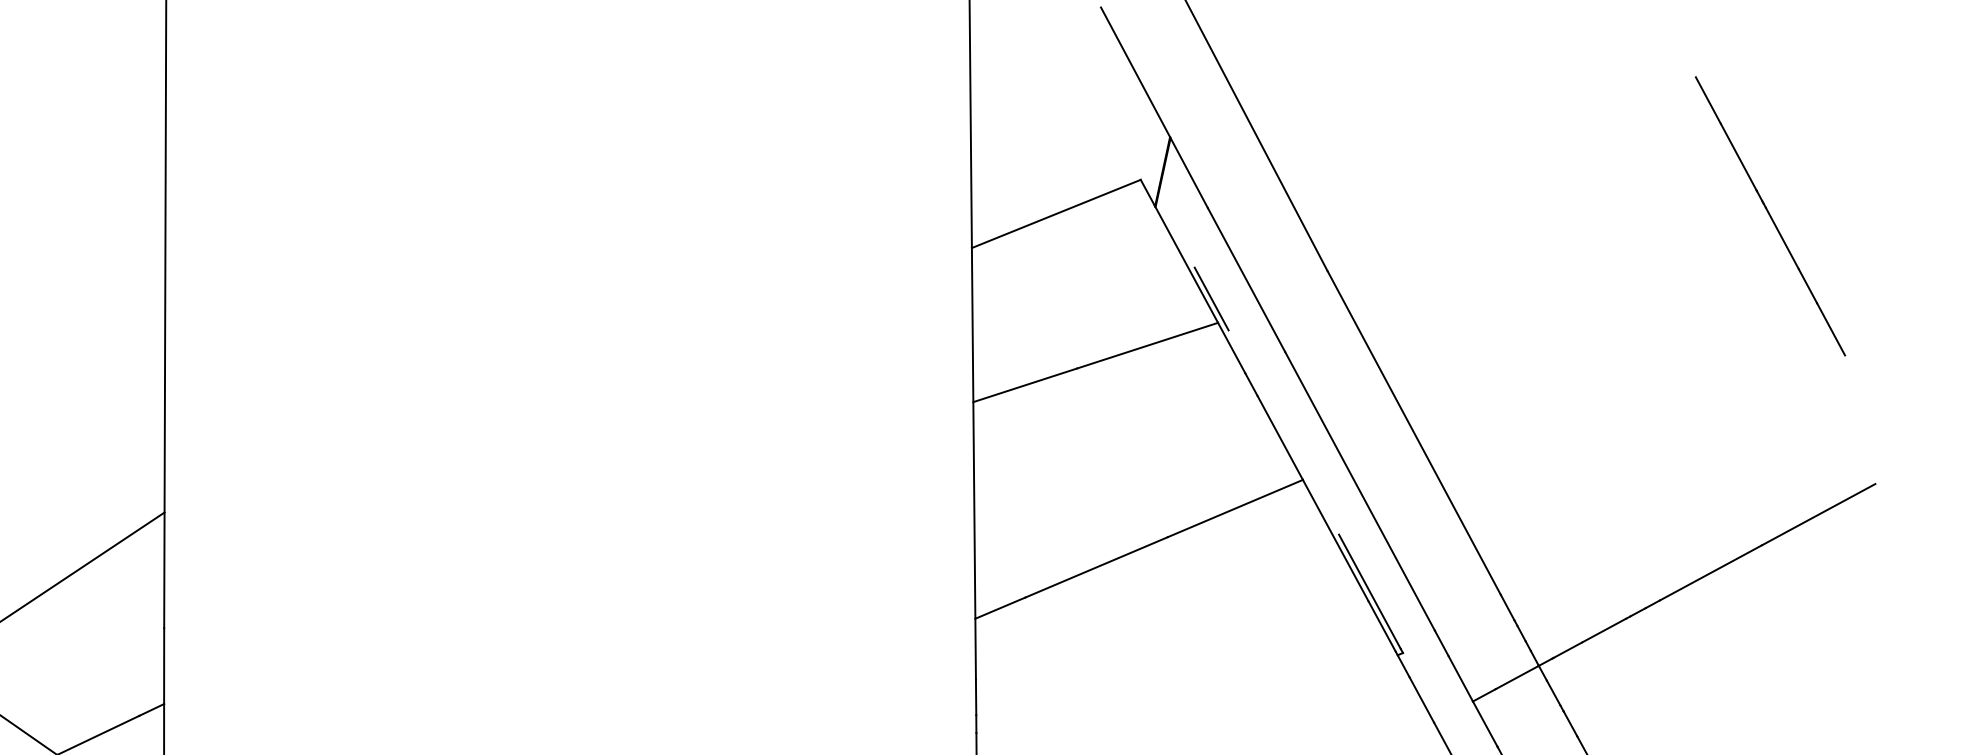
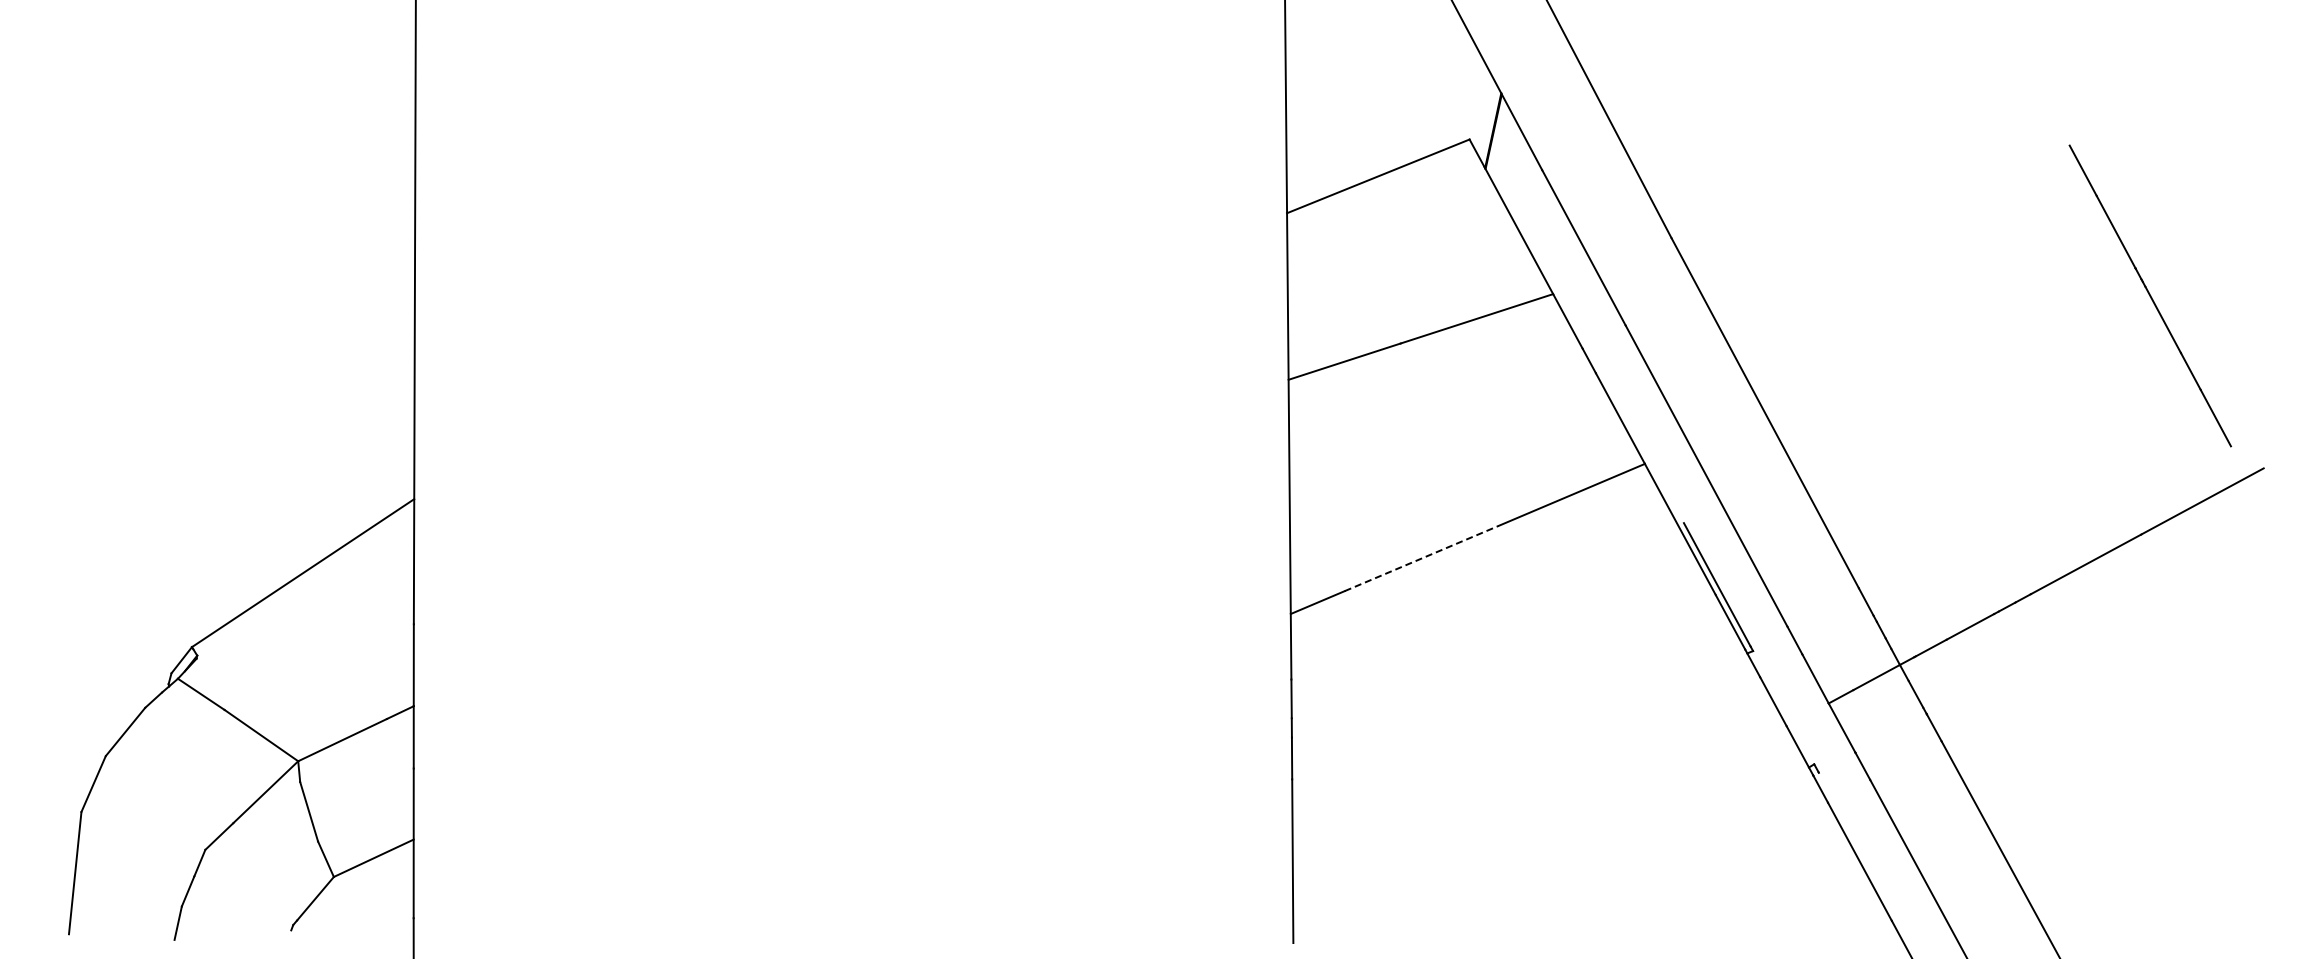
line: (1769, 215) -> (2149, 295), moved
line: (1210, 299) -> (1545, 268), removed
line: (1096, 567) -> (1421, 558), solid -> dashed

